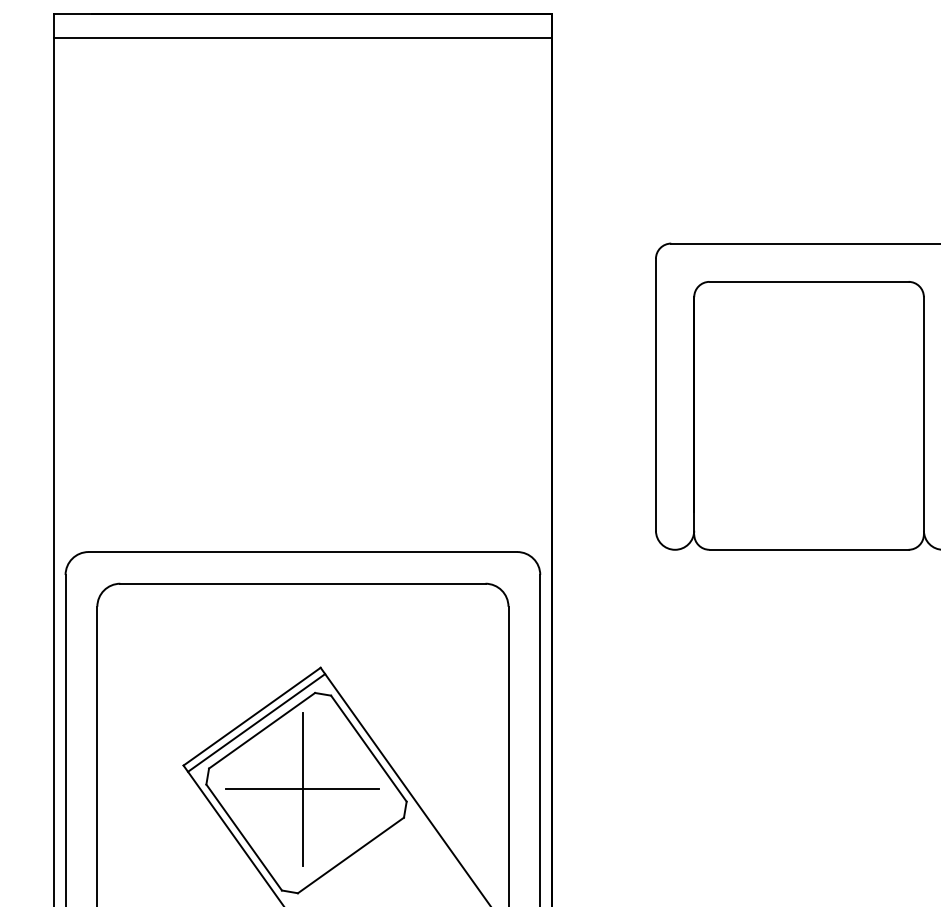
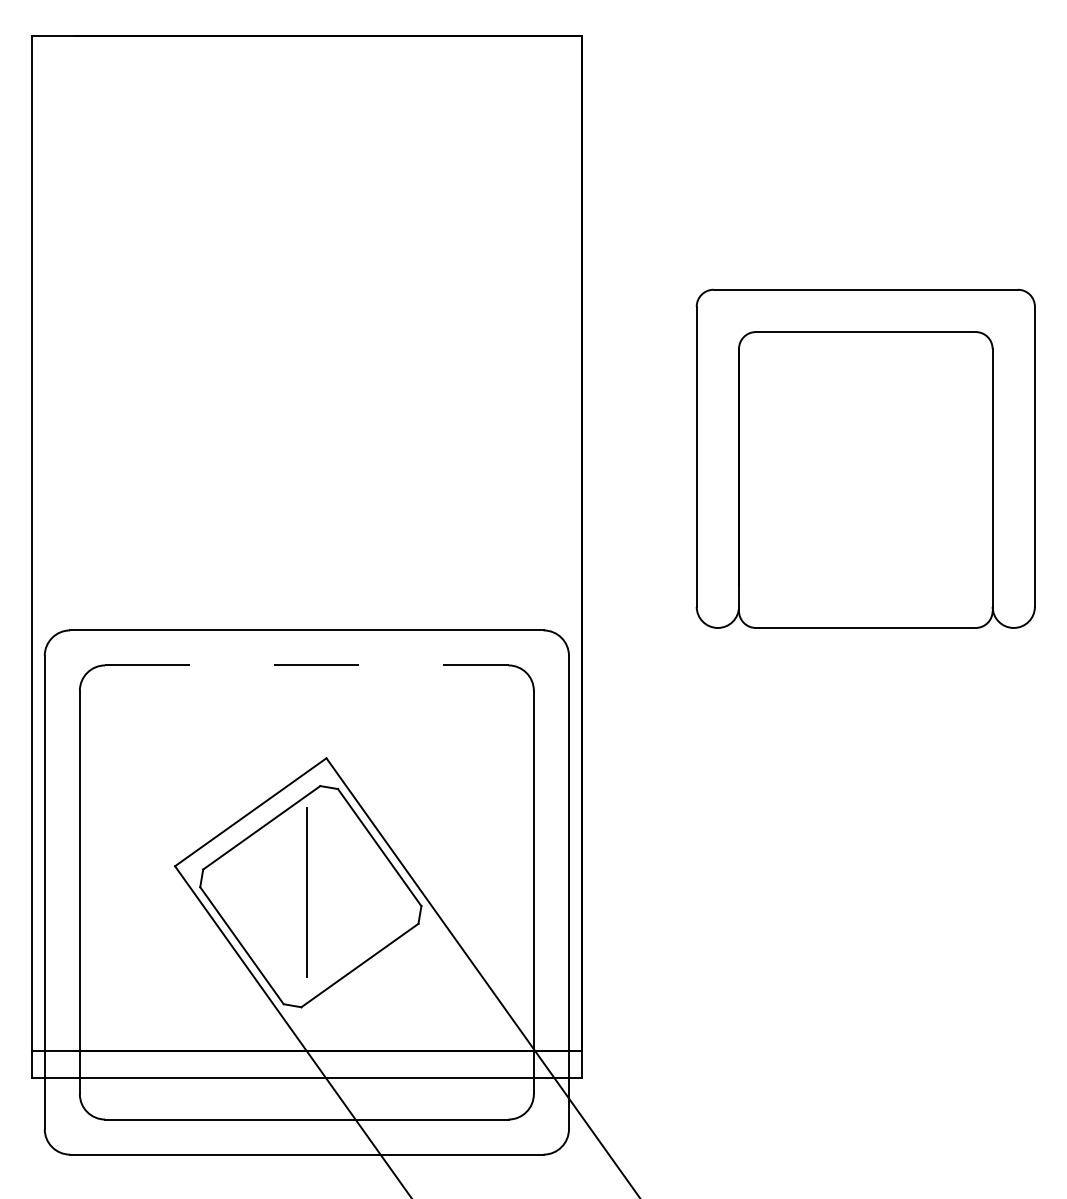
line: (302, 38) -> (306, 63), removed
line: (302, 583) -> (306, 665), solid -> dashed
line: (256, 723) -> (255, 819), removed
line: (302, 789) -> (306, 892), removed

